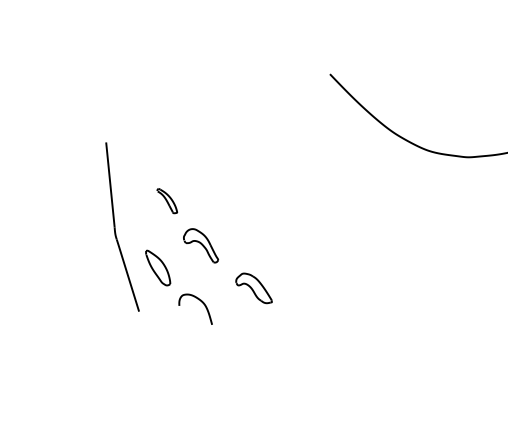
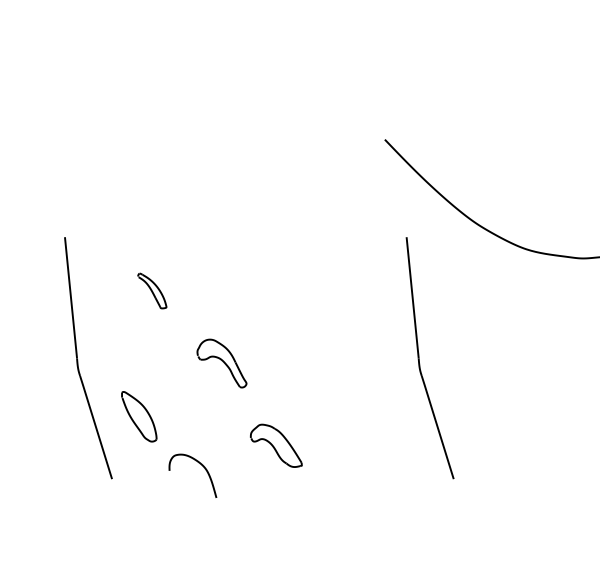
part: (167, 201) -> (152, 291), moved
part: (354, 226) -> (419, 357), added
part: (201, 245) -> (222, 363), moved

